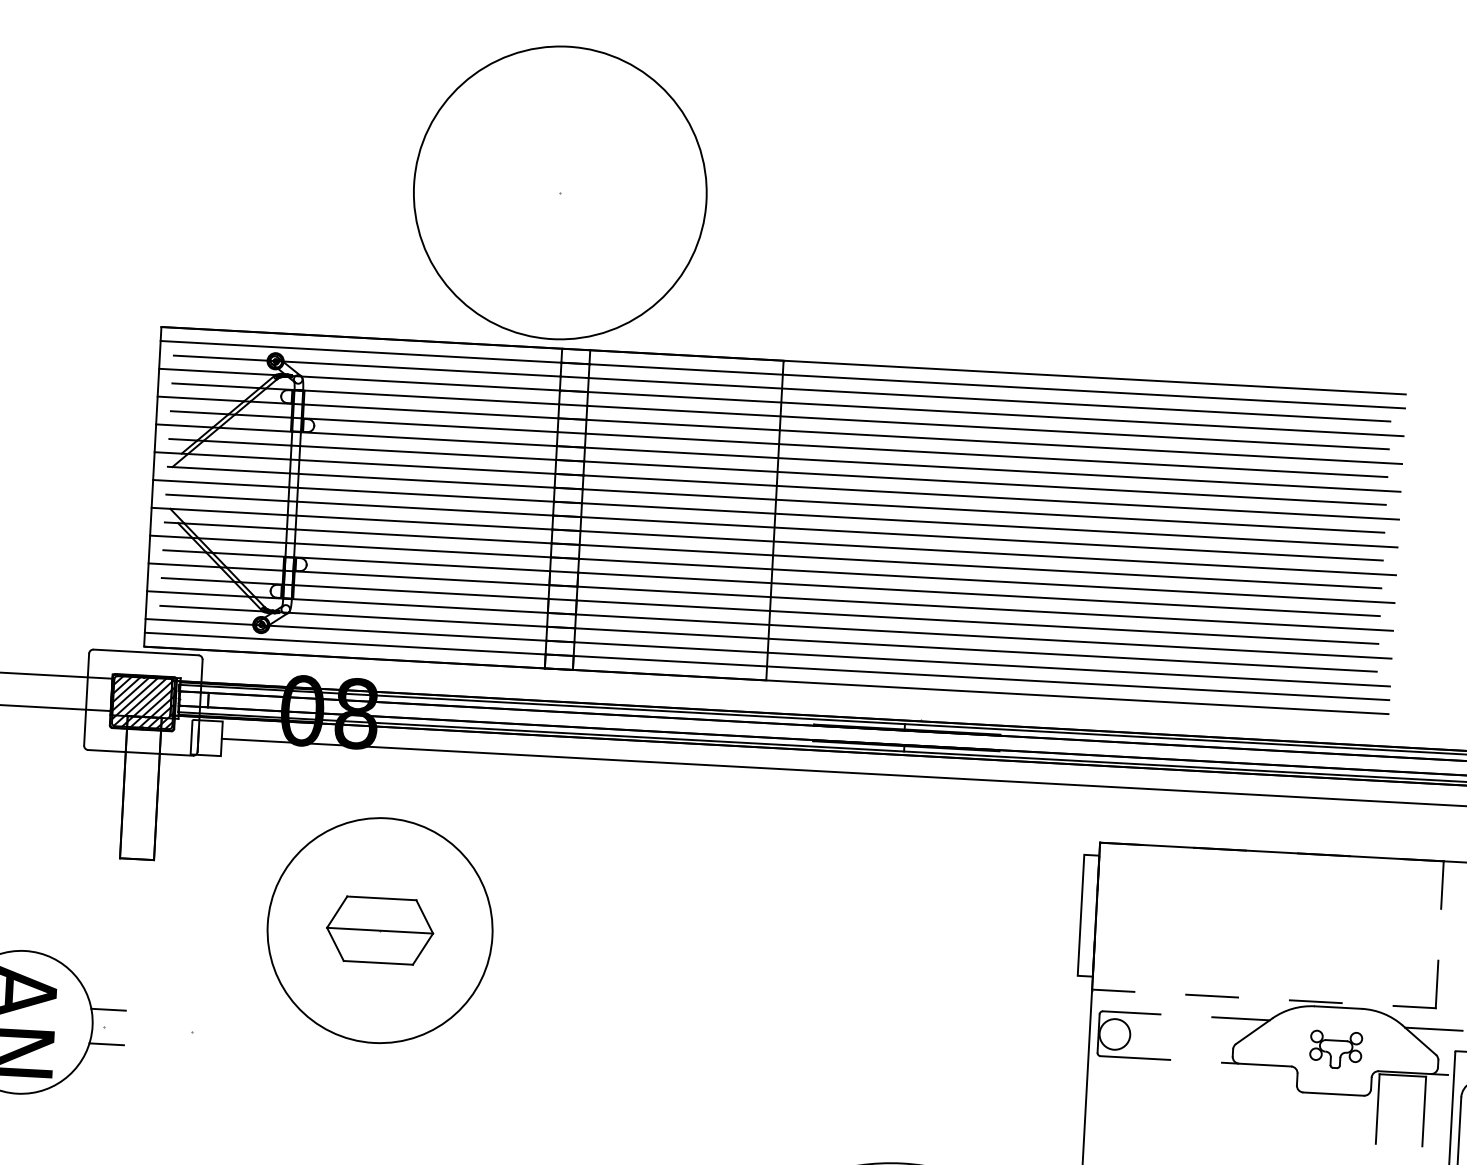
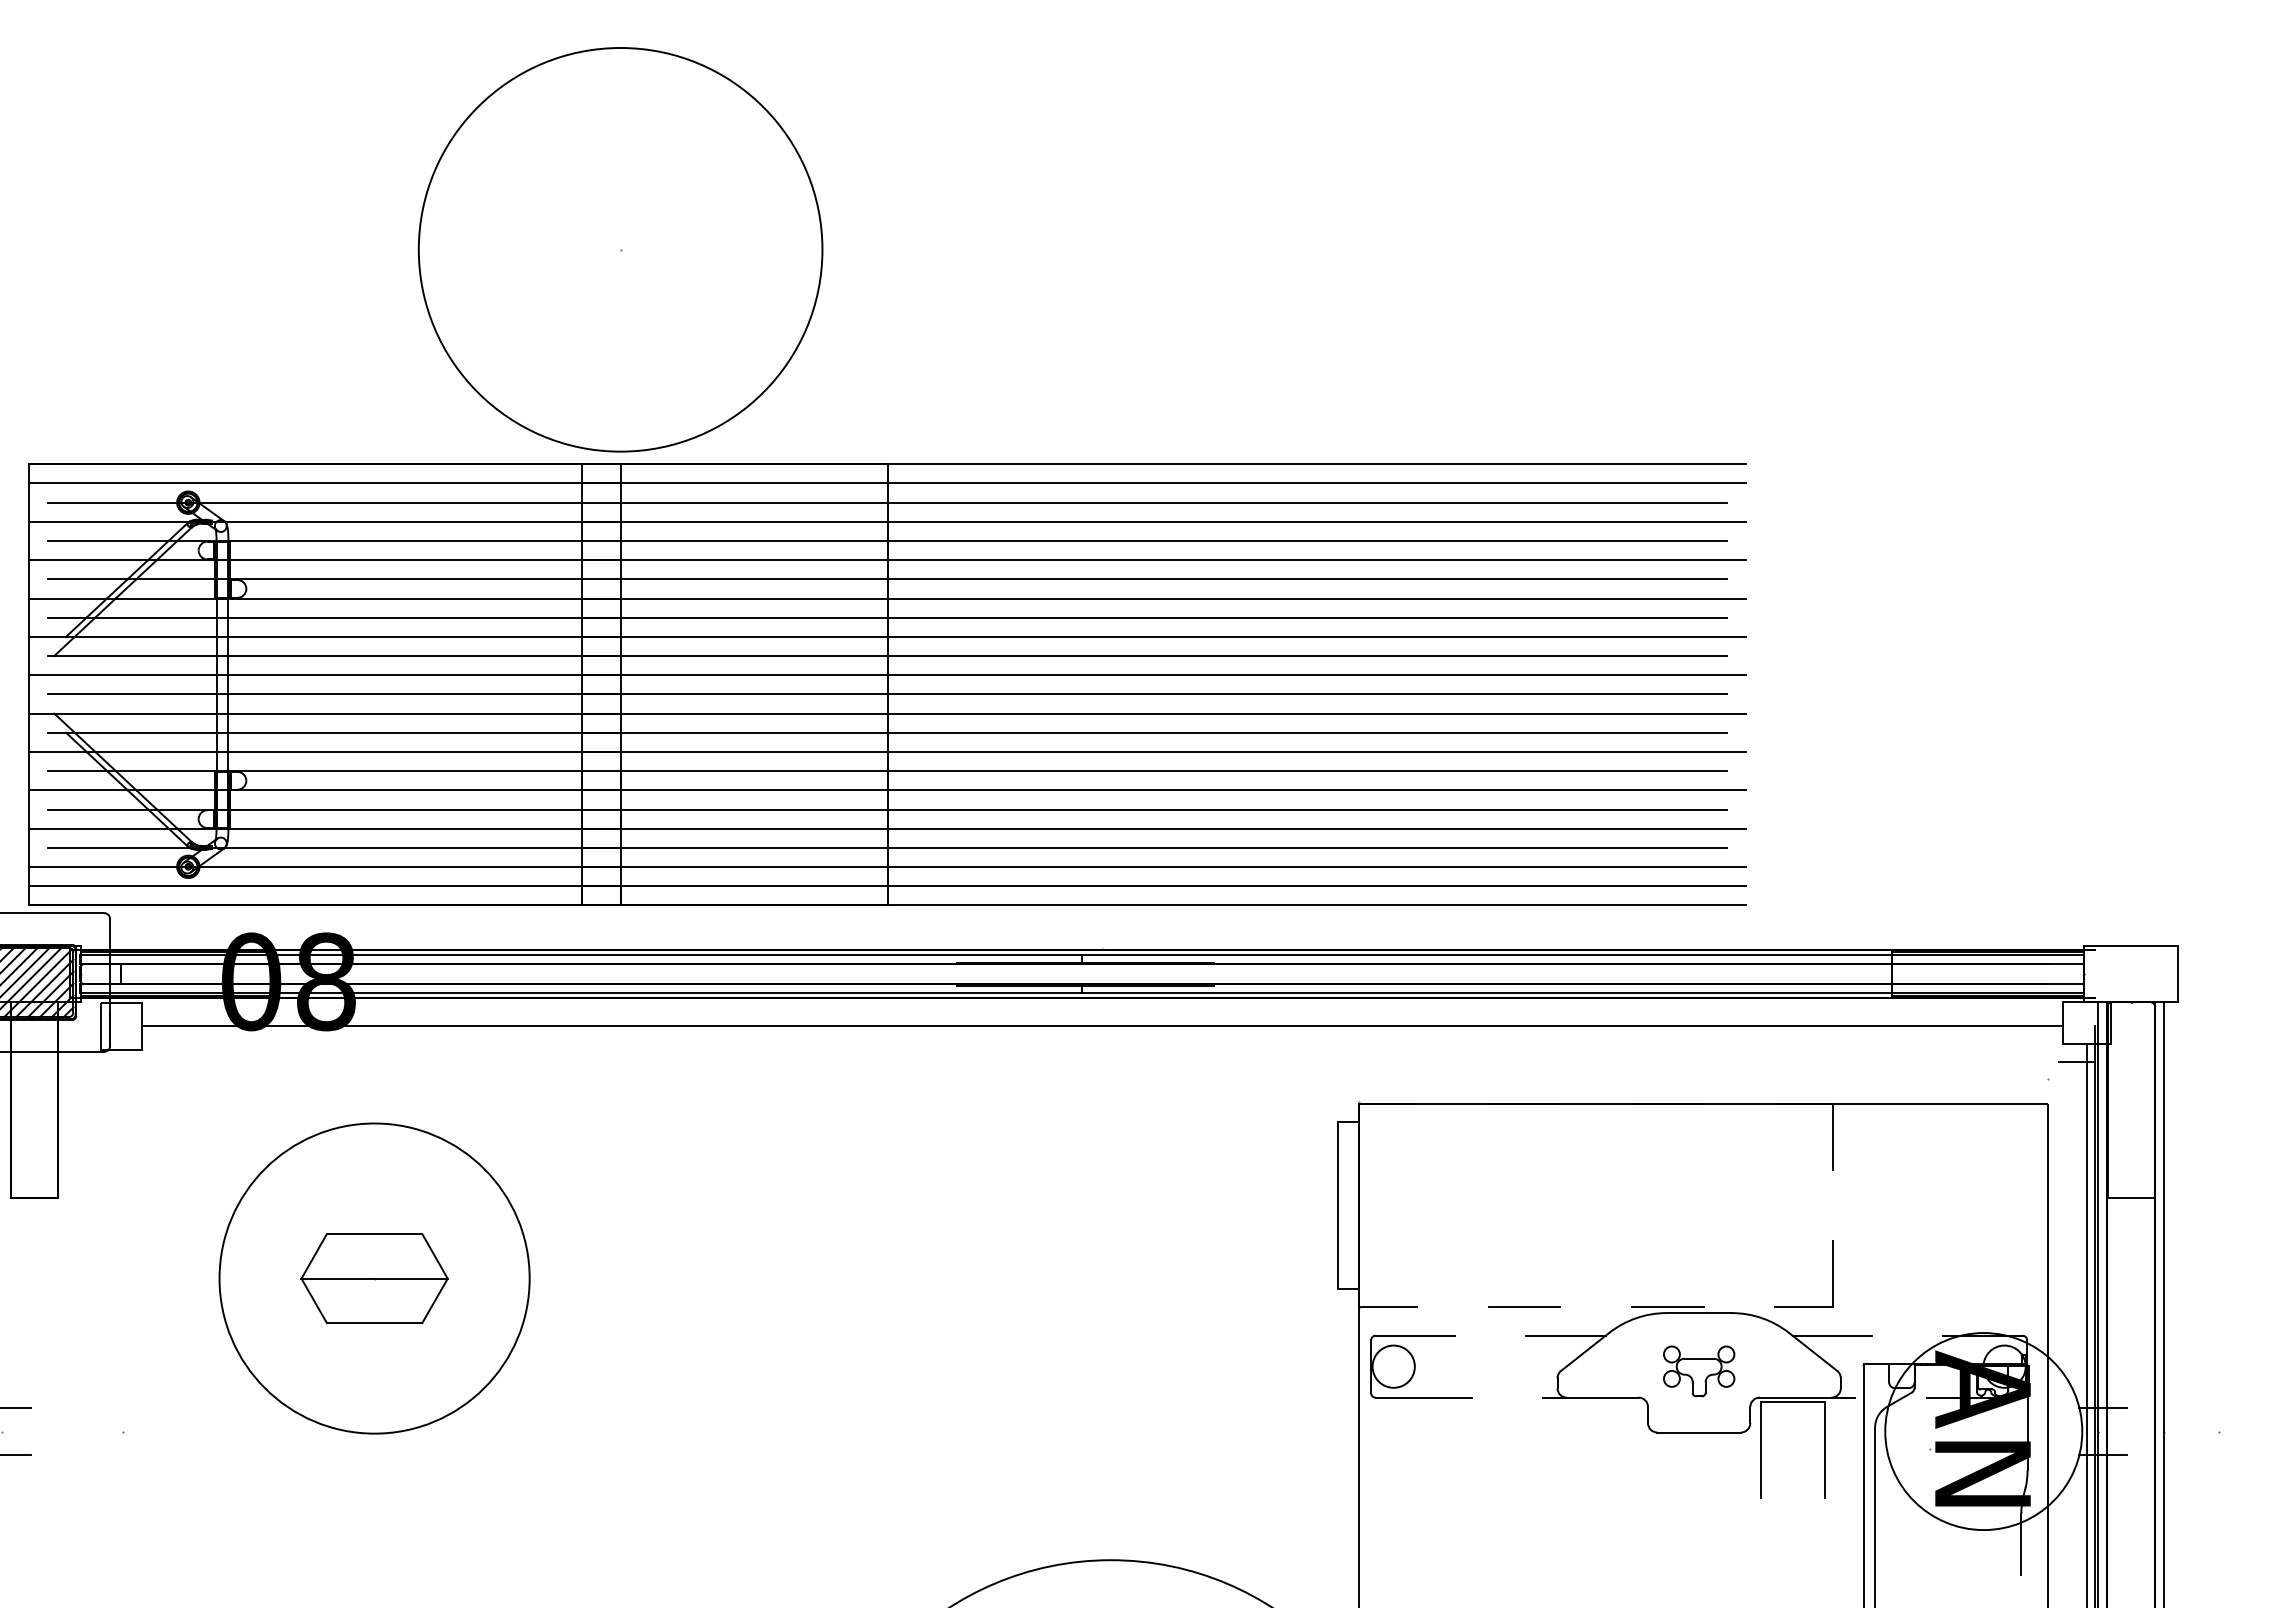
part: (560, 192) -> (620, 249), moved

